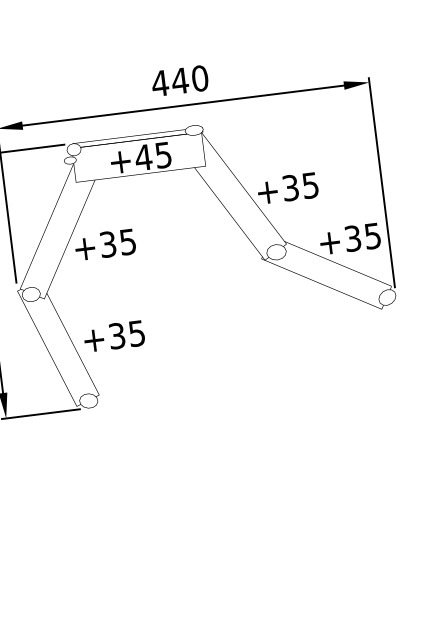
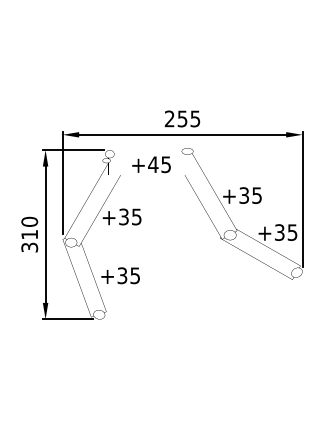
text: (179, 80) -> (182, 118), 440 -> 255

